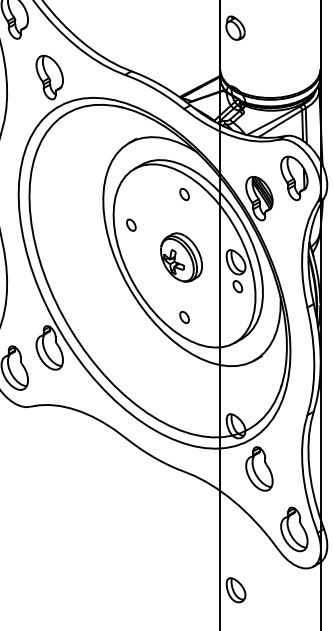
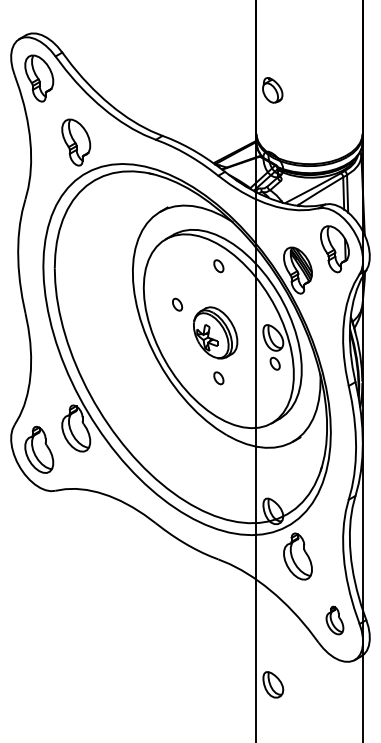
part: (131, 224) -> (177, 304), moved
part: (184, 317) -> (218, 378), moved
part: (293, 529) -> (334, 620), size x0.6

